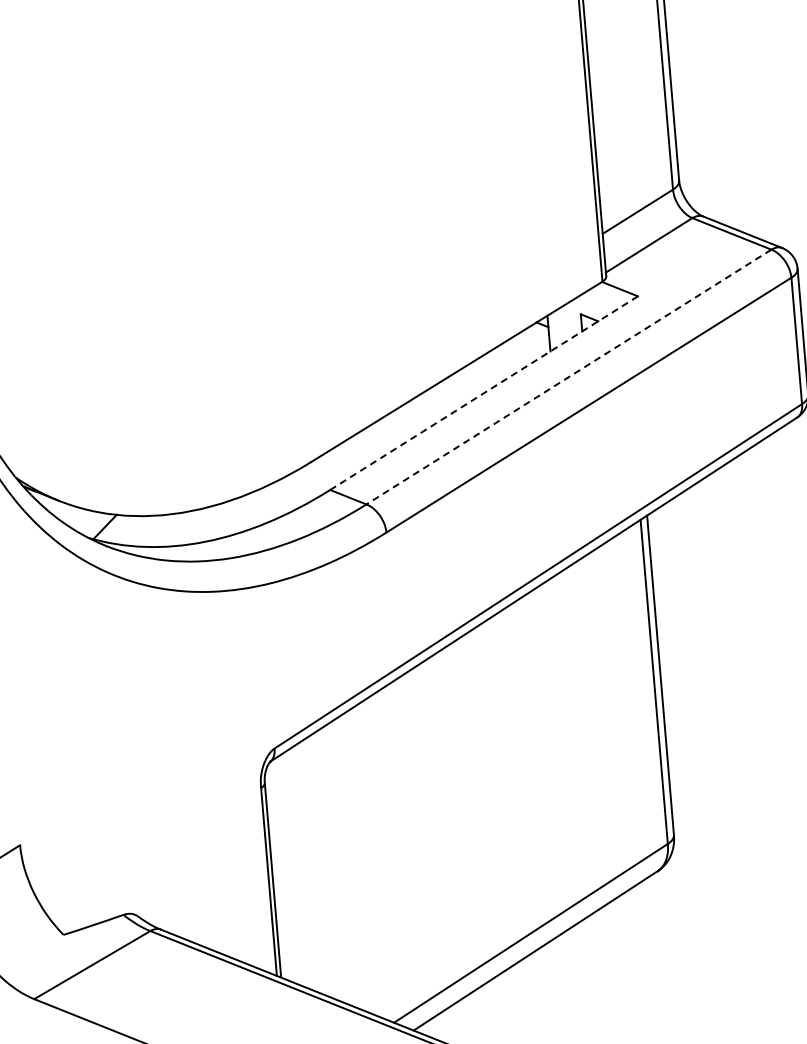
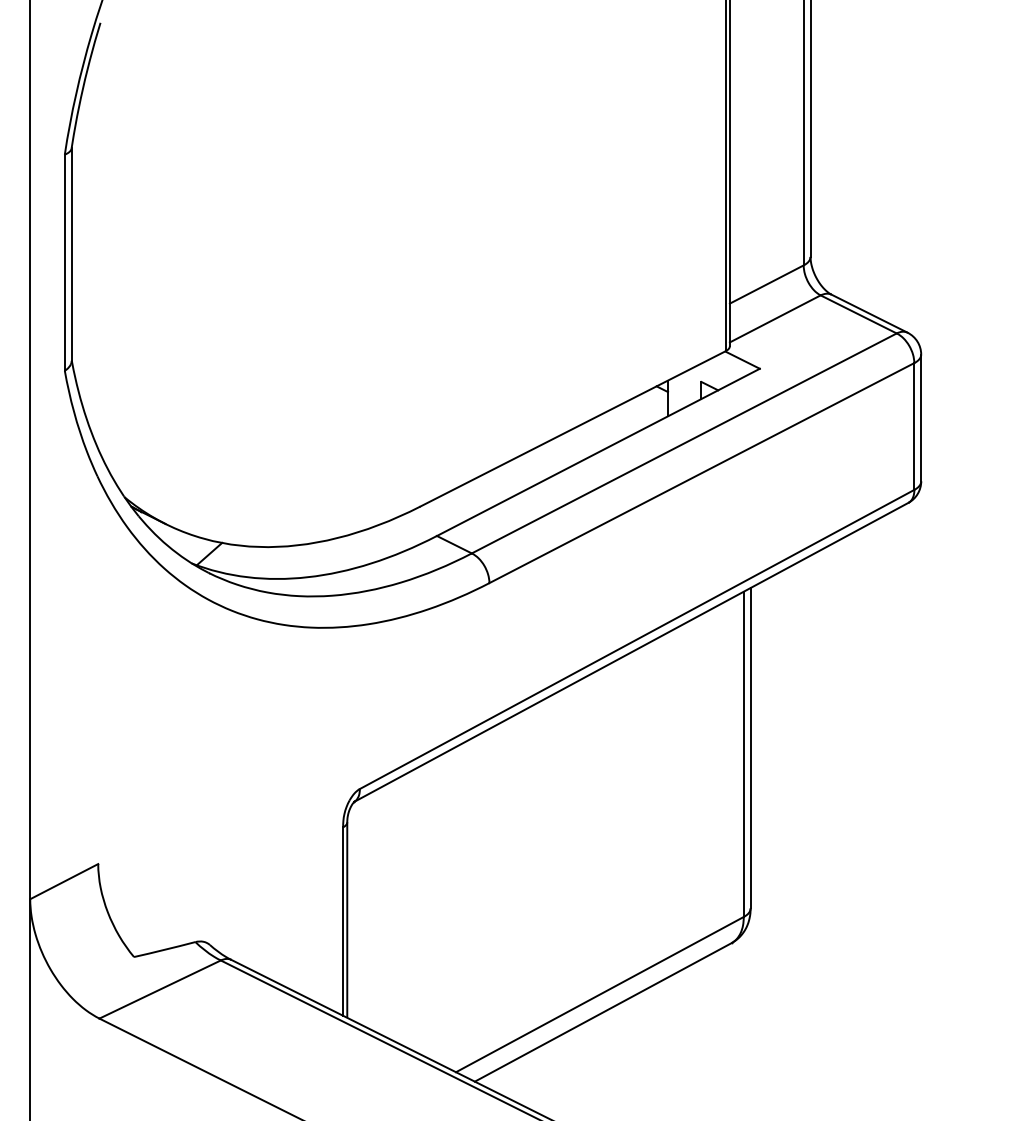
line: (568, 377) -> (683, 443), dashed -> solid
line: (484, 393) -> (598, 452), dashed -> solid

